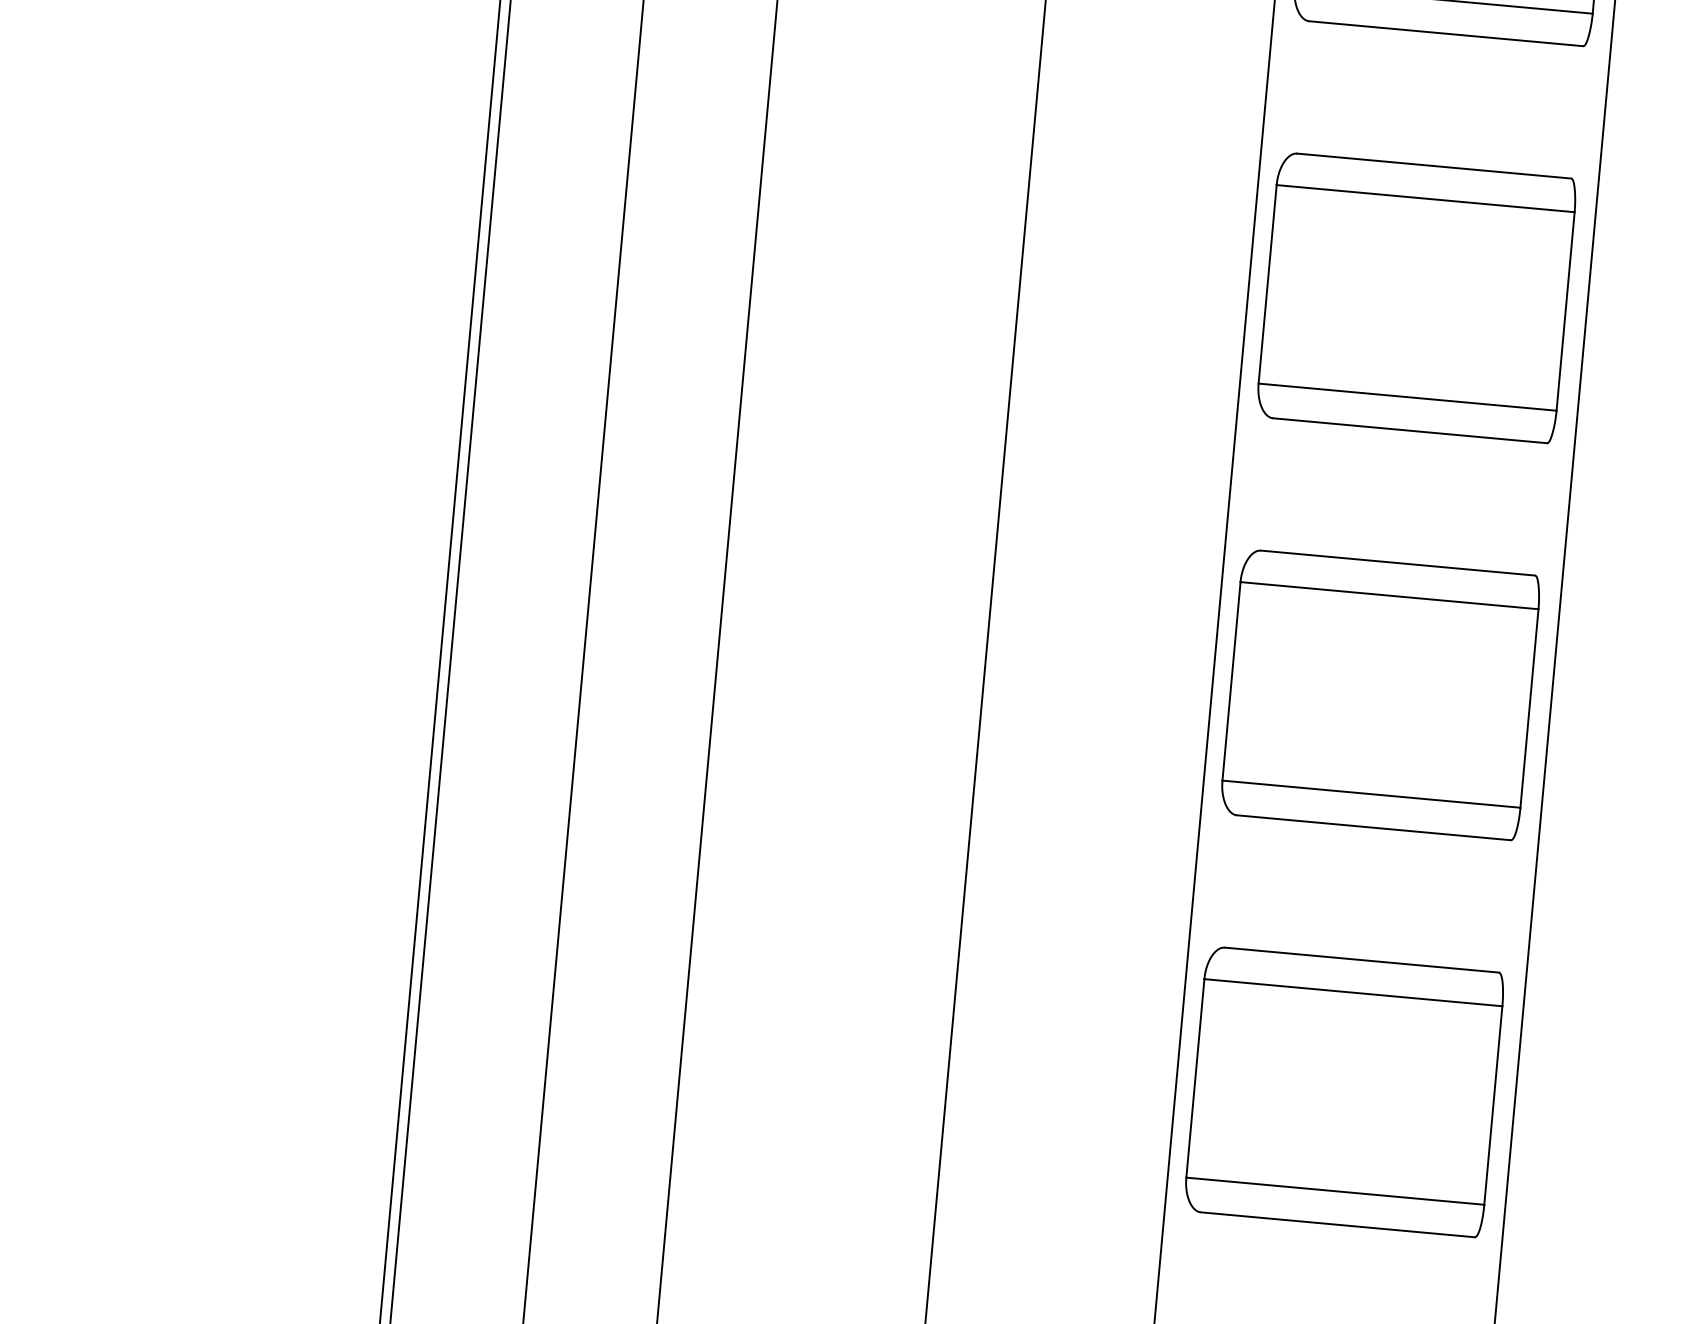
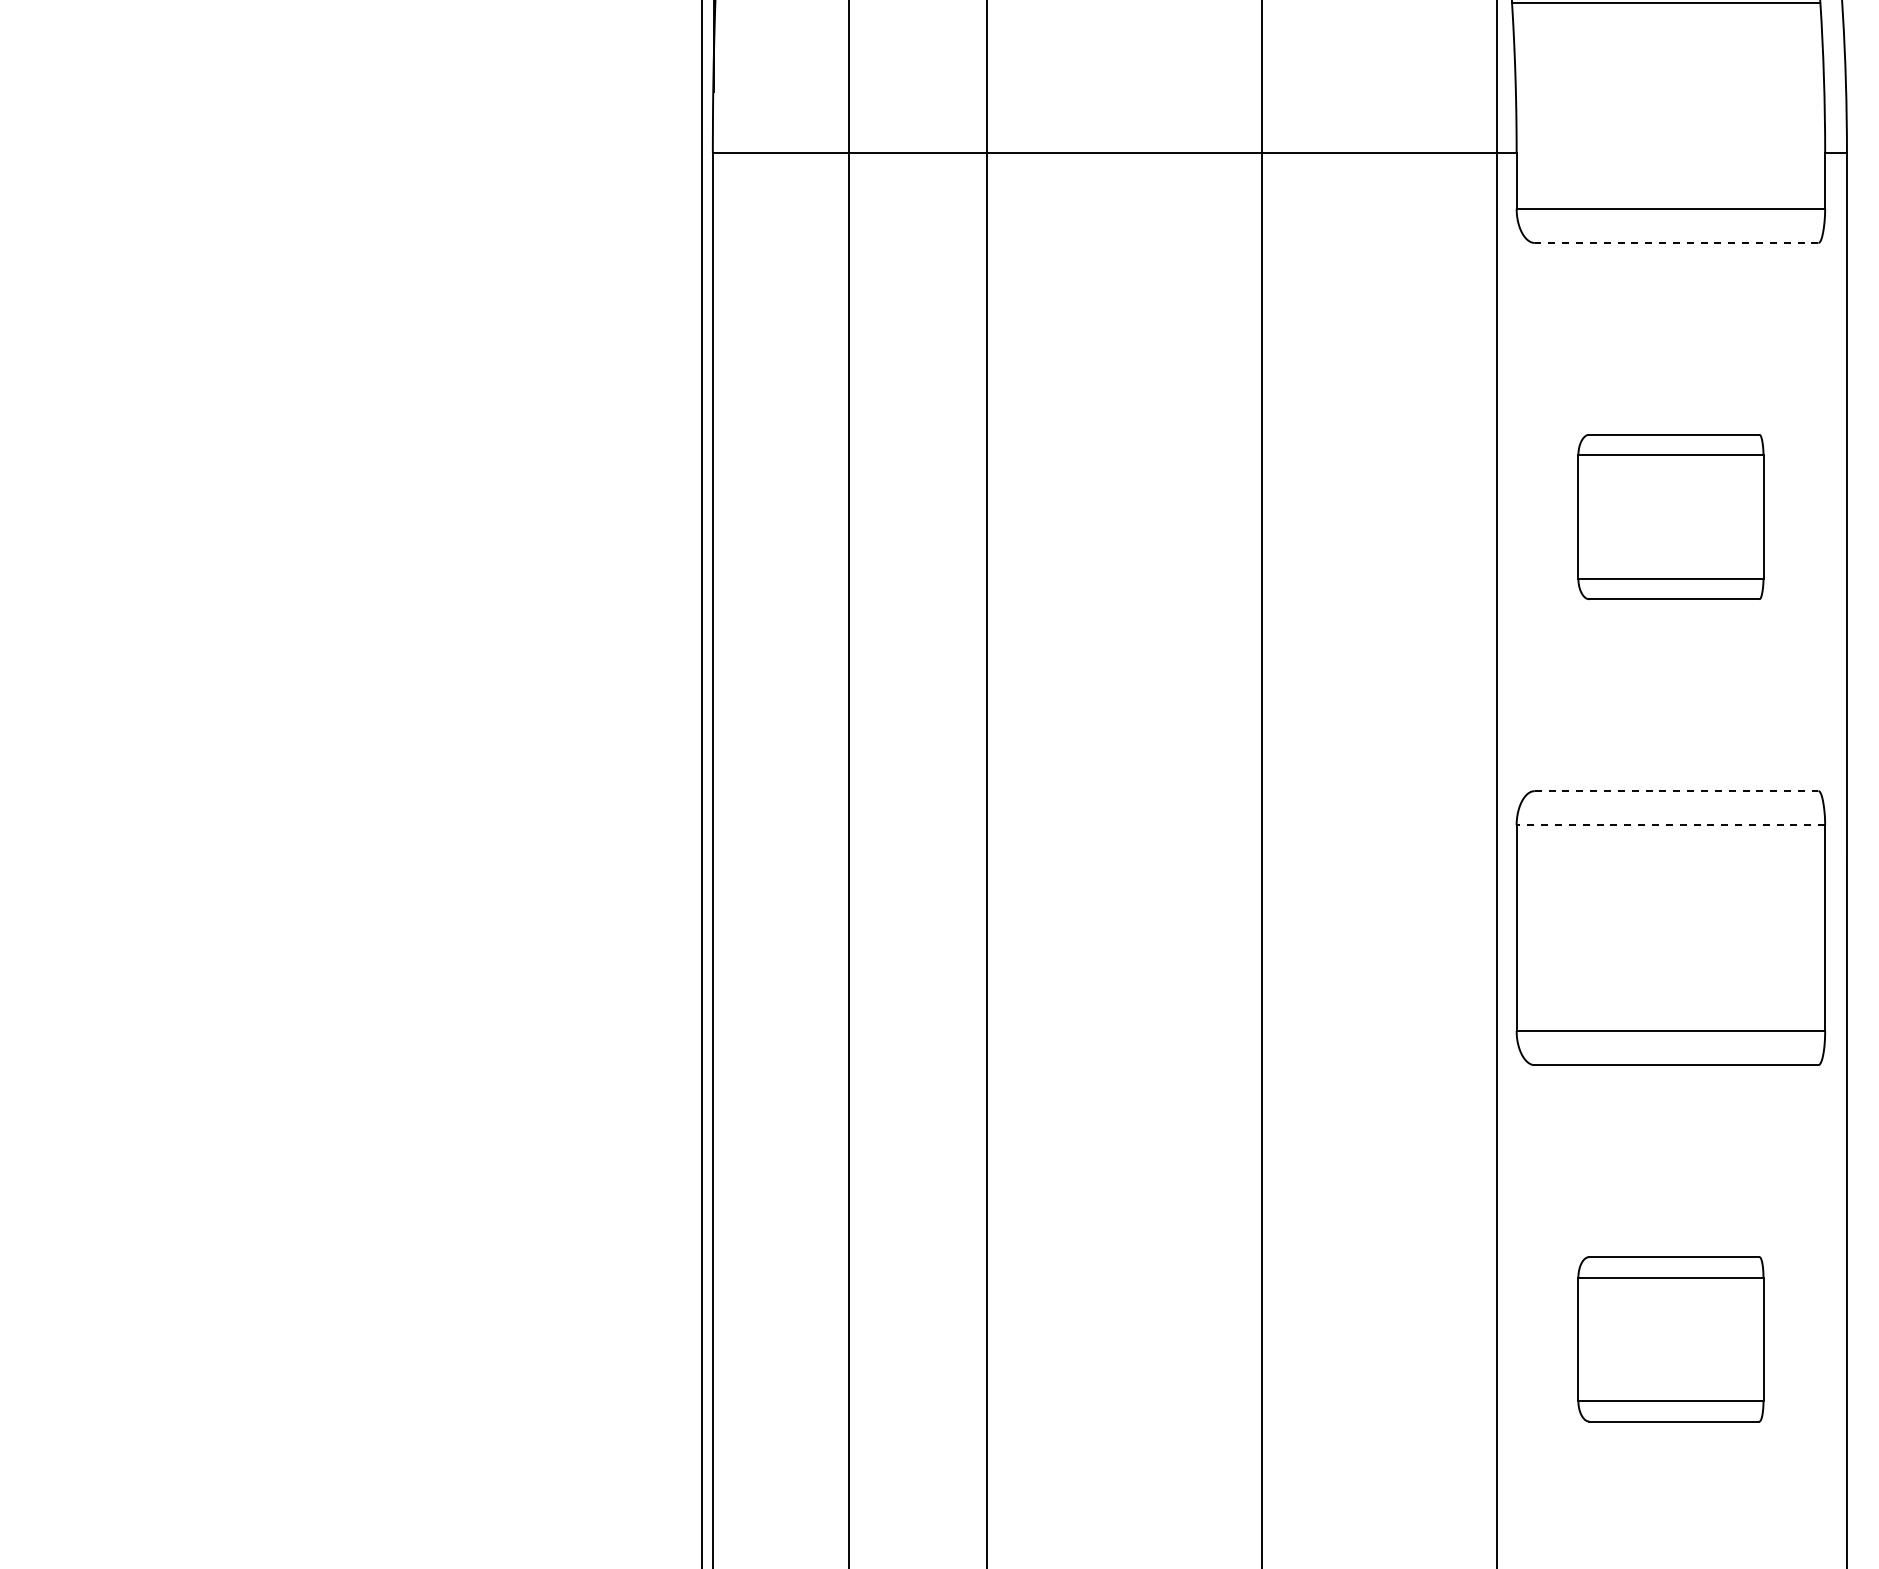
line: (1446, 33) -> (1676, 242), solid -> dashed
part: (1416, 297) -> (1670, 516), size x0.6
line: (1397, 563) -> (1676, 791), solid -> dashed
line: (1389, 595) -> (1670, 825), solid -> dashed
part: (1343, 1092) -> (1670, 1339), size x0.6

